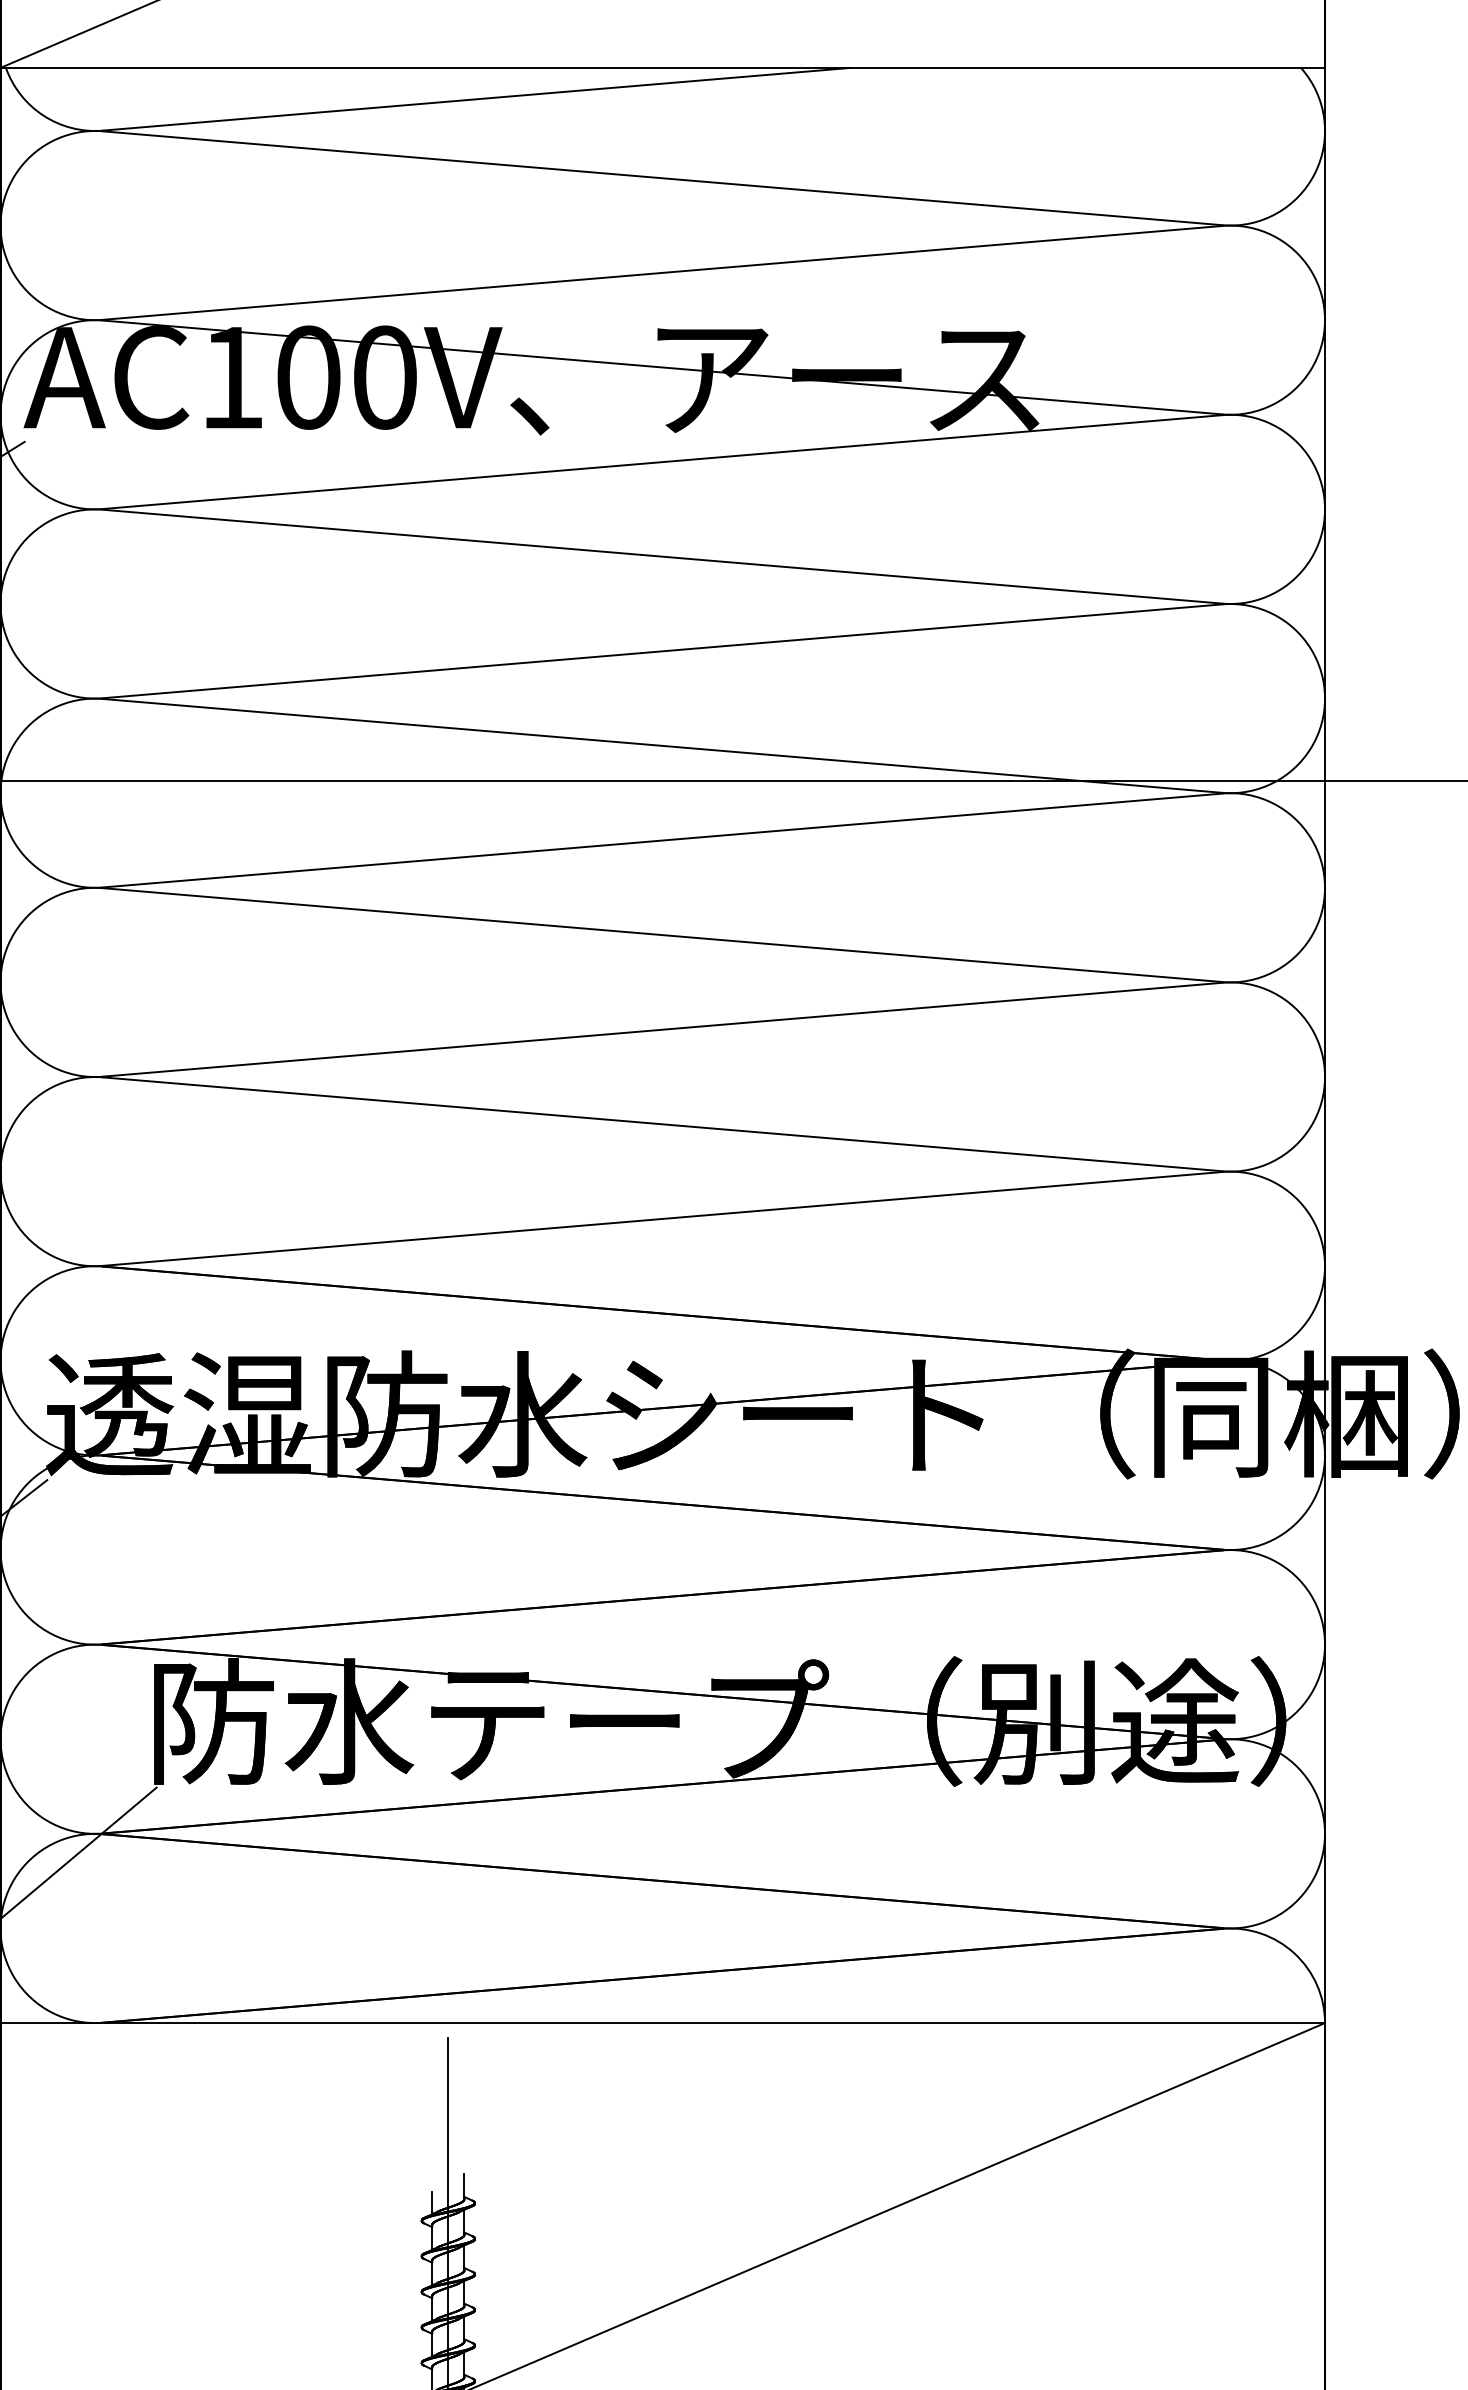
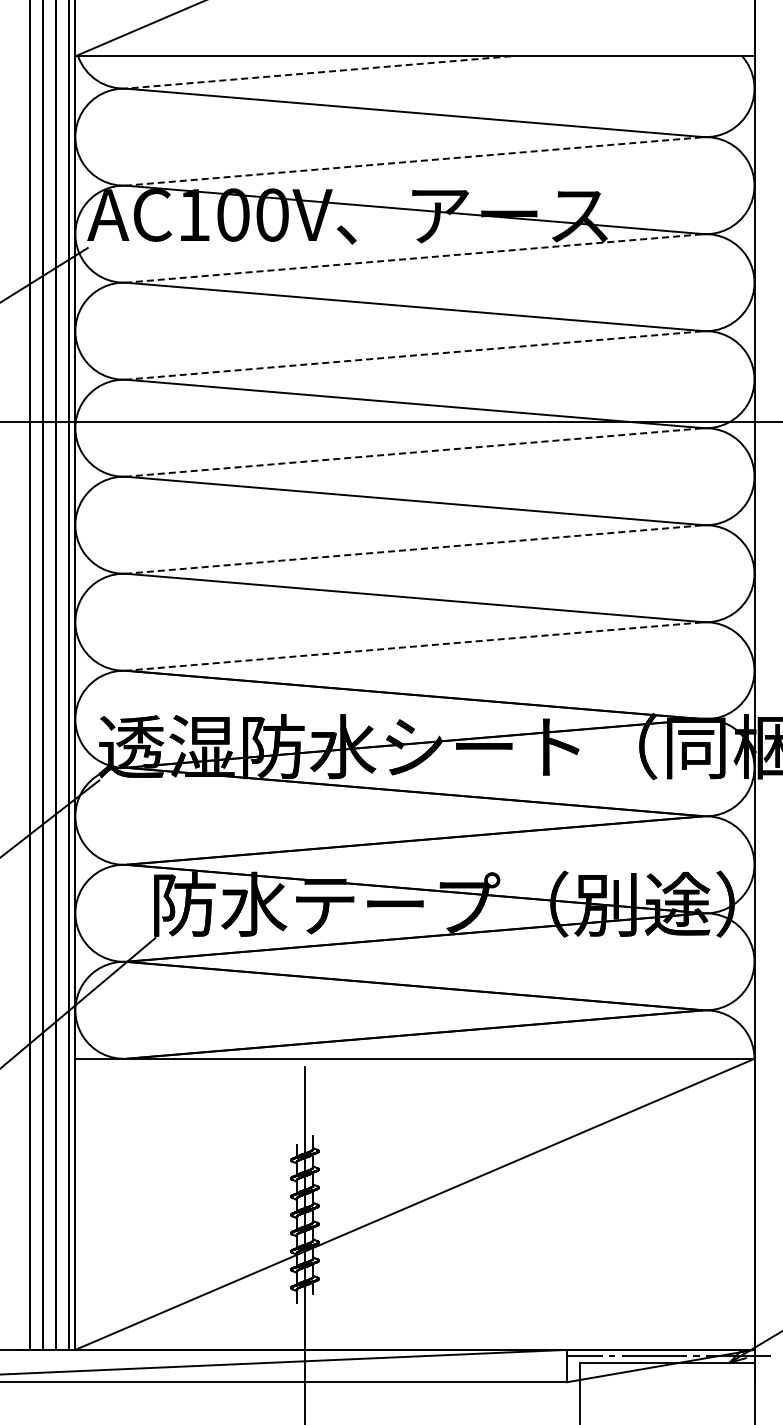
line: (476, 99) -> (319, 72), solid -> dashed
line: (661, 273) -> (414, 161), solid -> dashed
line: (661, 462) -> (414, 258), solid -> dashed
line: (661, 651) -> (414, 355), solid -> dashed
line: (661, 840) -> (414, 452), solid -> dashed
line: (661, 1029) -> (414, 549), solid -> dashed
line: (661, 1218) -> (414, 646), solid -> dashed

